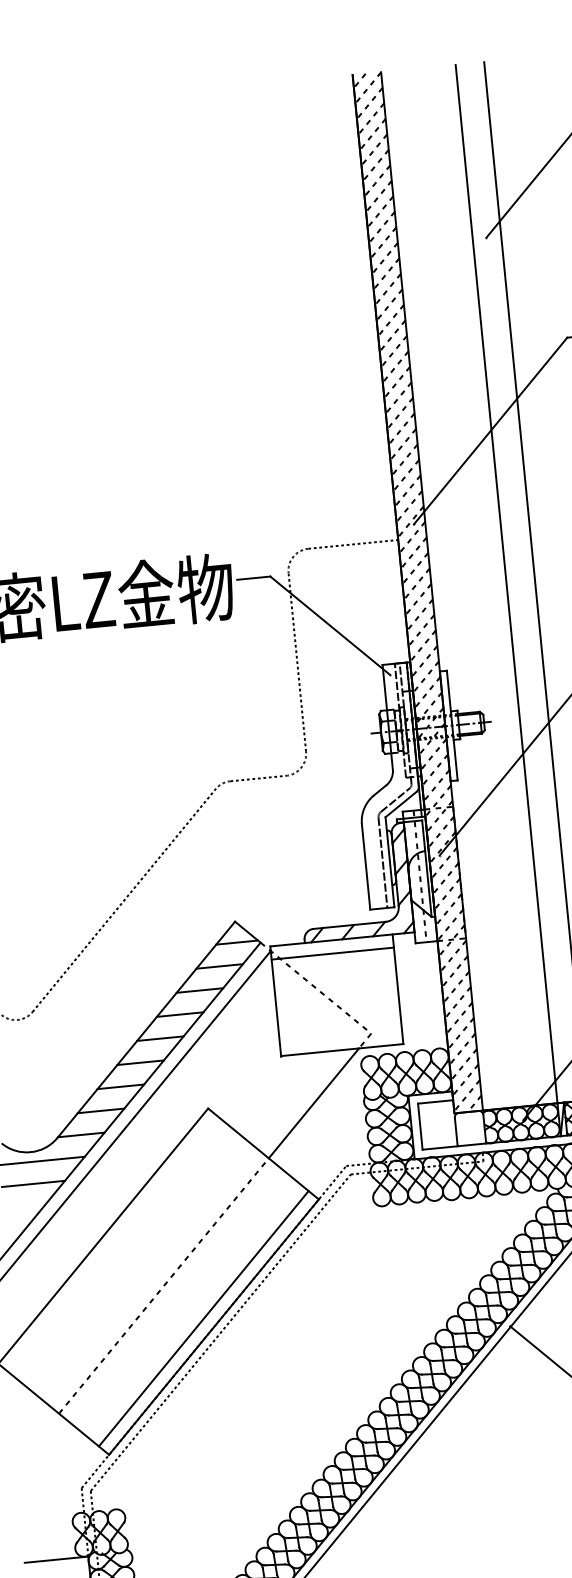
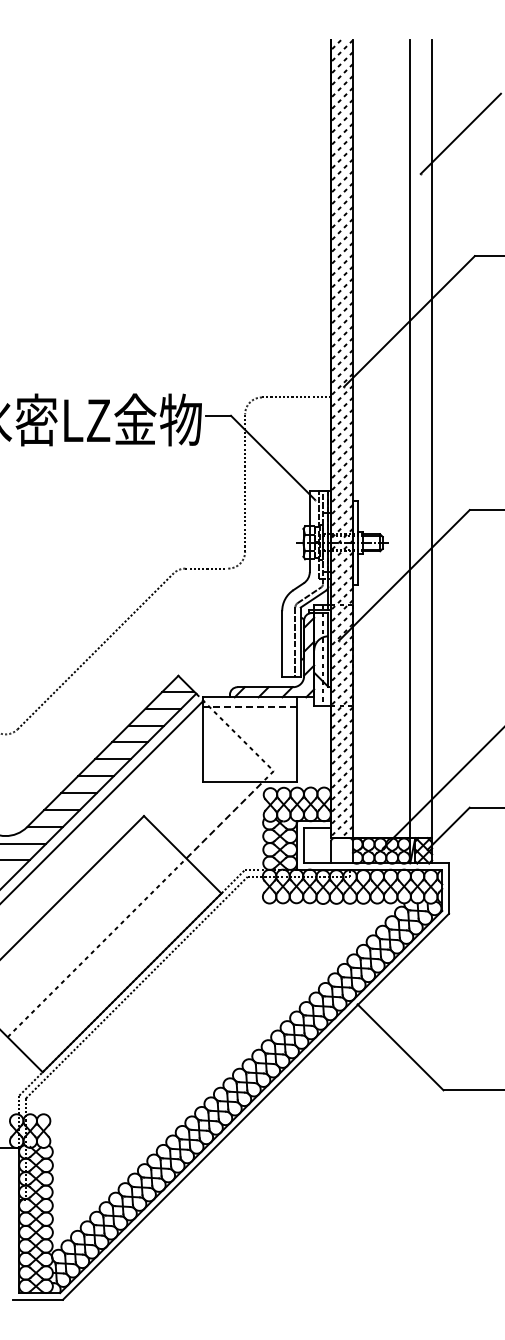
line: (332, 953) -> (250, 707), solid -> dashed
line: (314, 1102) -> (225, 819), solid -> dashed
line: (203, 1318) -> (124, 975), removed

